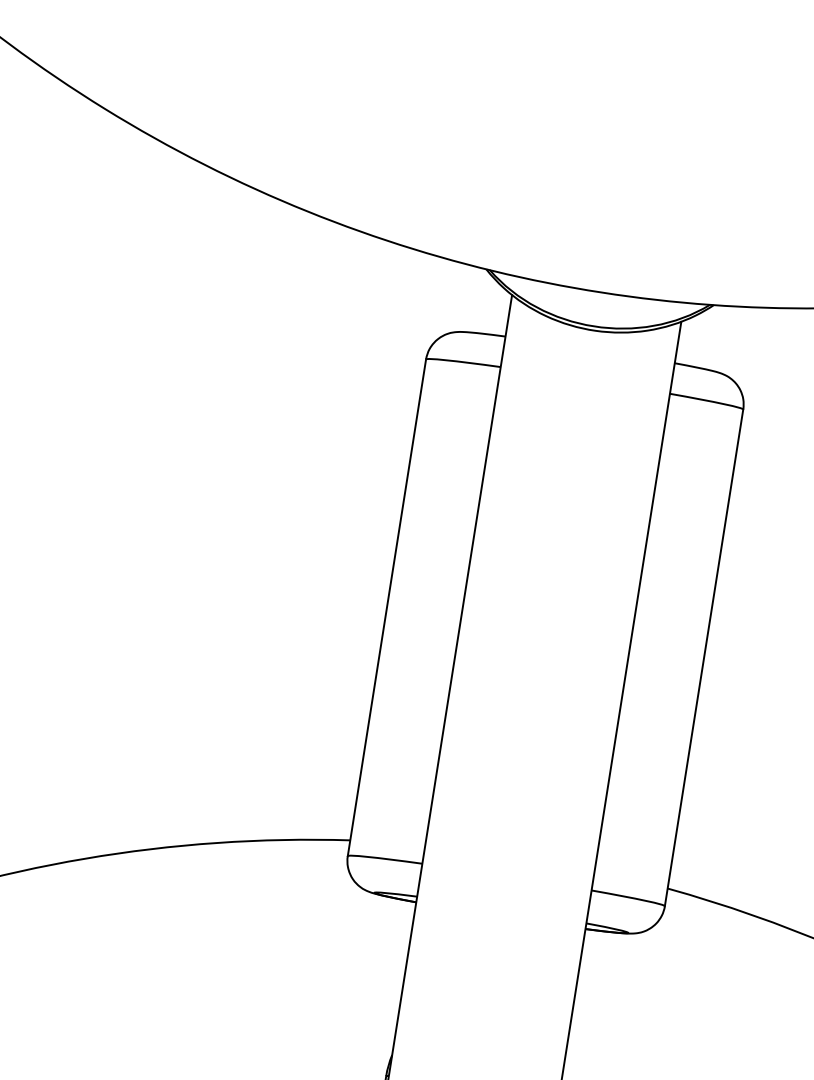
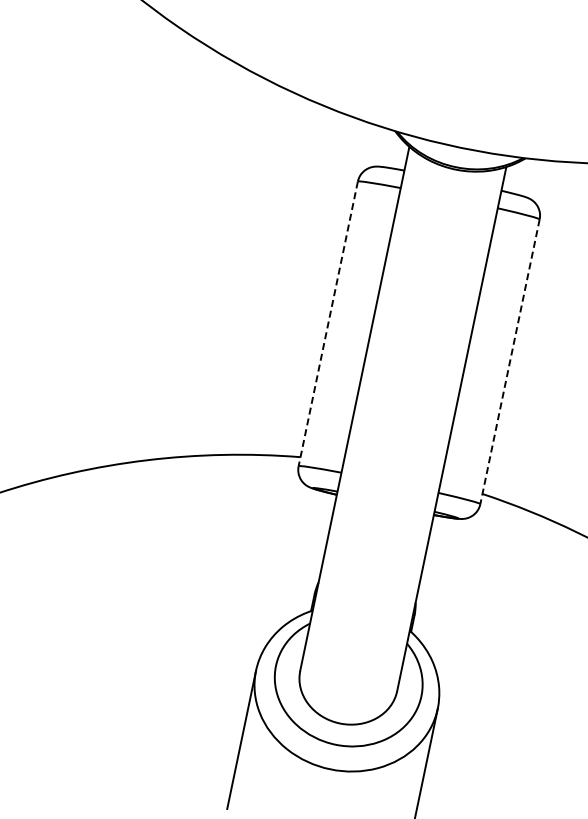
line: (387, 608) -> (328, 324), solid -> dashed
line: (703, 659) -> (509, 362), solid -> dashed

